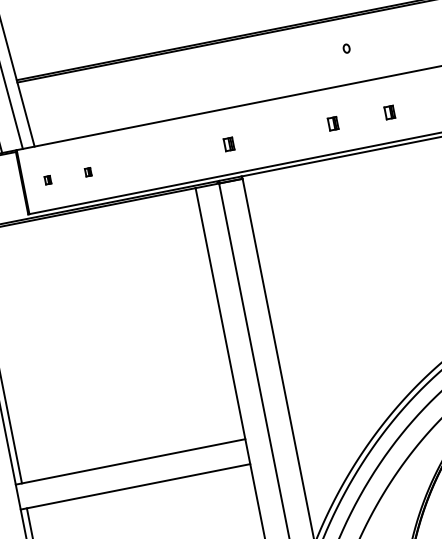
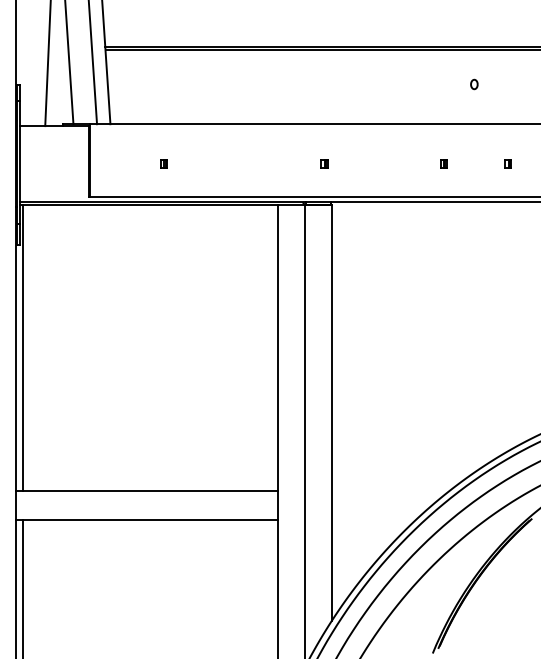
part: (389, 112) -> (507, 163), size x0.62
part: (333, 123) -> (443, 163), size x0.62
part: (229, 143) -> (324, 163), size x0.62
part: (47, 179) -> (117, 163), removed

